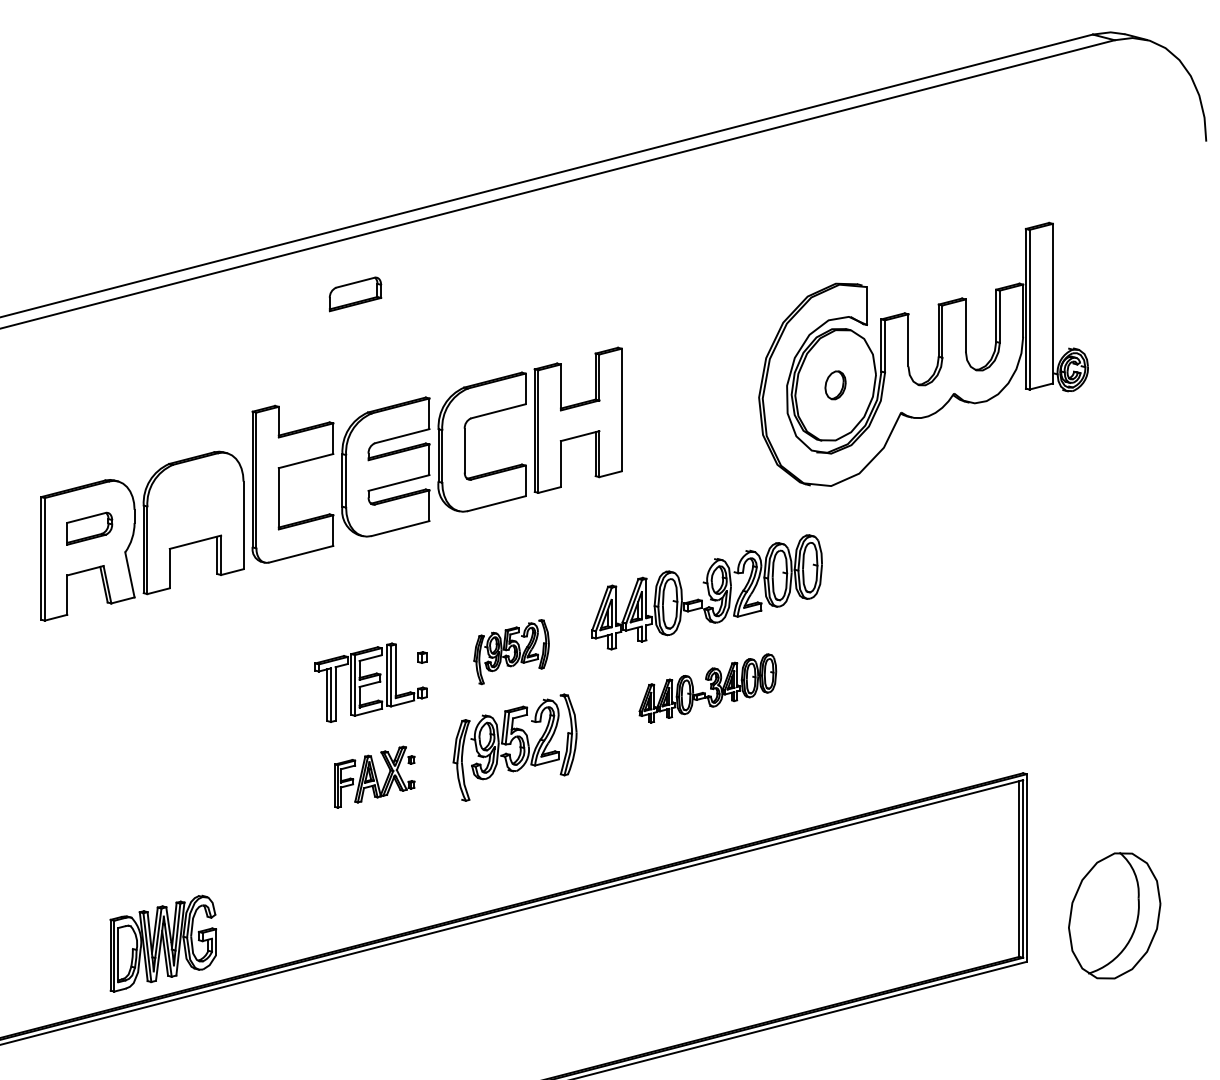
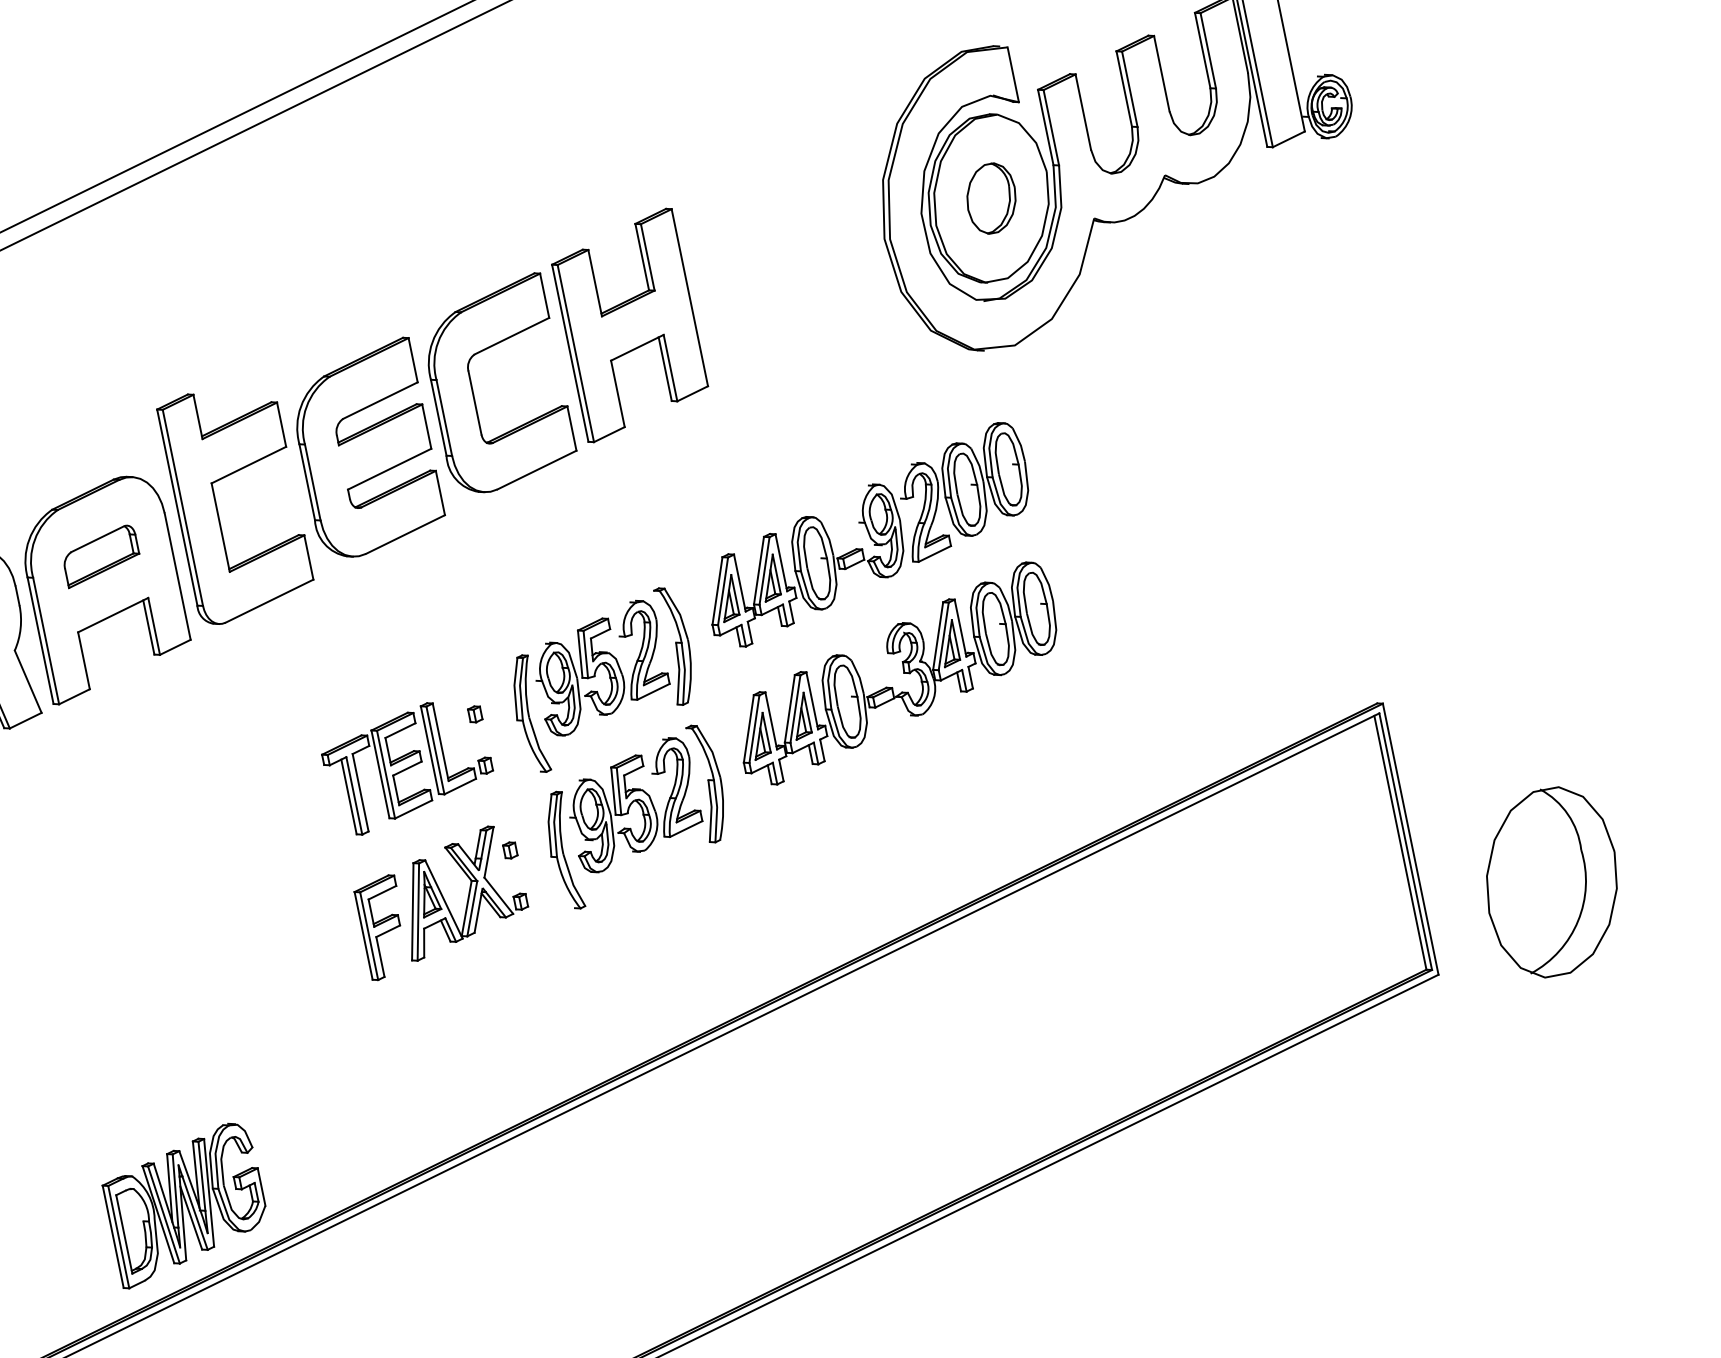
part: (355, 294) -> (101, 556), moved
part: (835, 385) -> (991, 198), size x1.67
part: (511, 651) -> (602, 679), size x1.67
part: (707, 688) -> (896, 674), size x1.67
part: (374, 776) -> (441, 900), size x1.43

